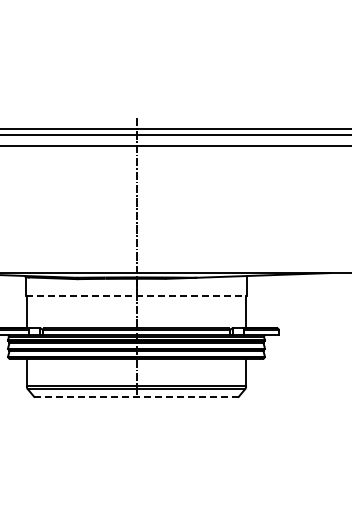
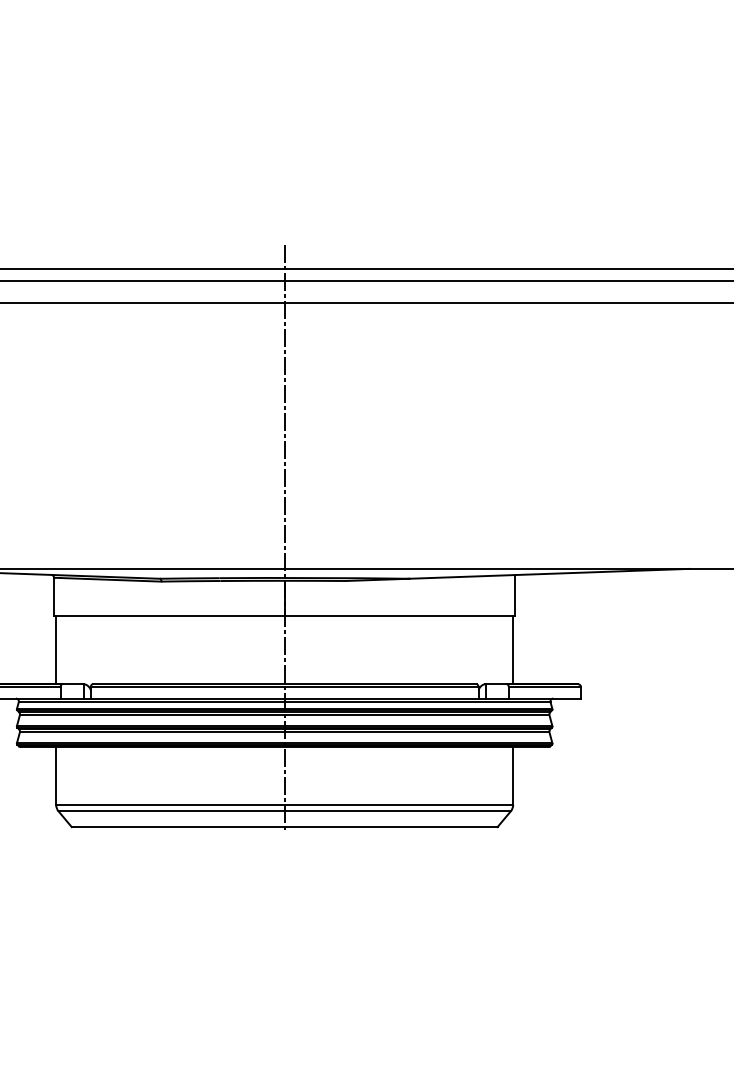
line: (136, 295) -> (284, 615), dashed -> solid
line: (135, 396) -> (282, 826), dashed -> solid

